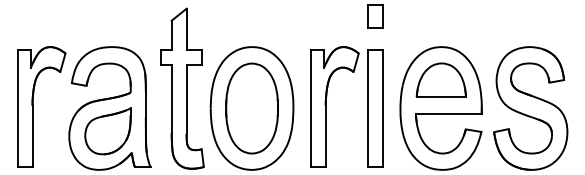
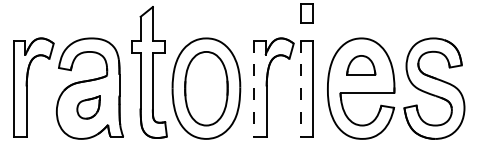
part: (440, 79) -> (360, 64), size x0.7
line: (310, 108) -> (254, 88), solid -> dashed
line: (367, 108) -> (300, 88), solid -> dashed
part: (107, 131) -> (88, 107), size x0.6

